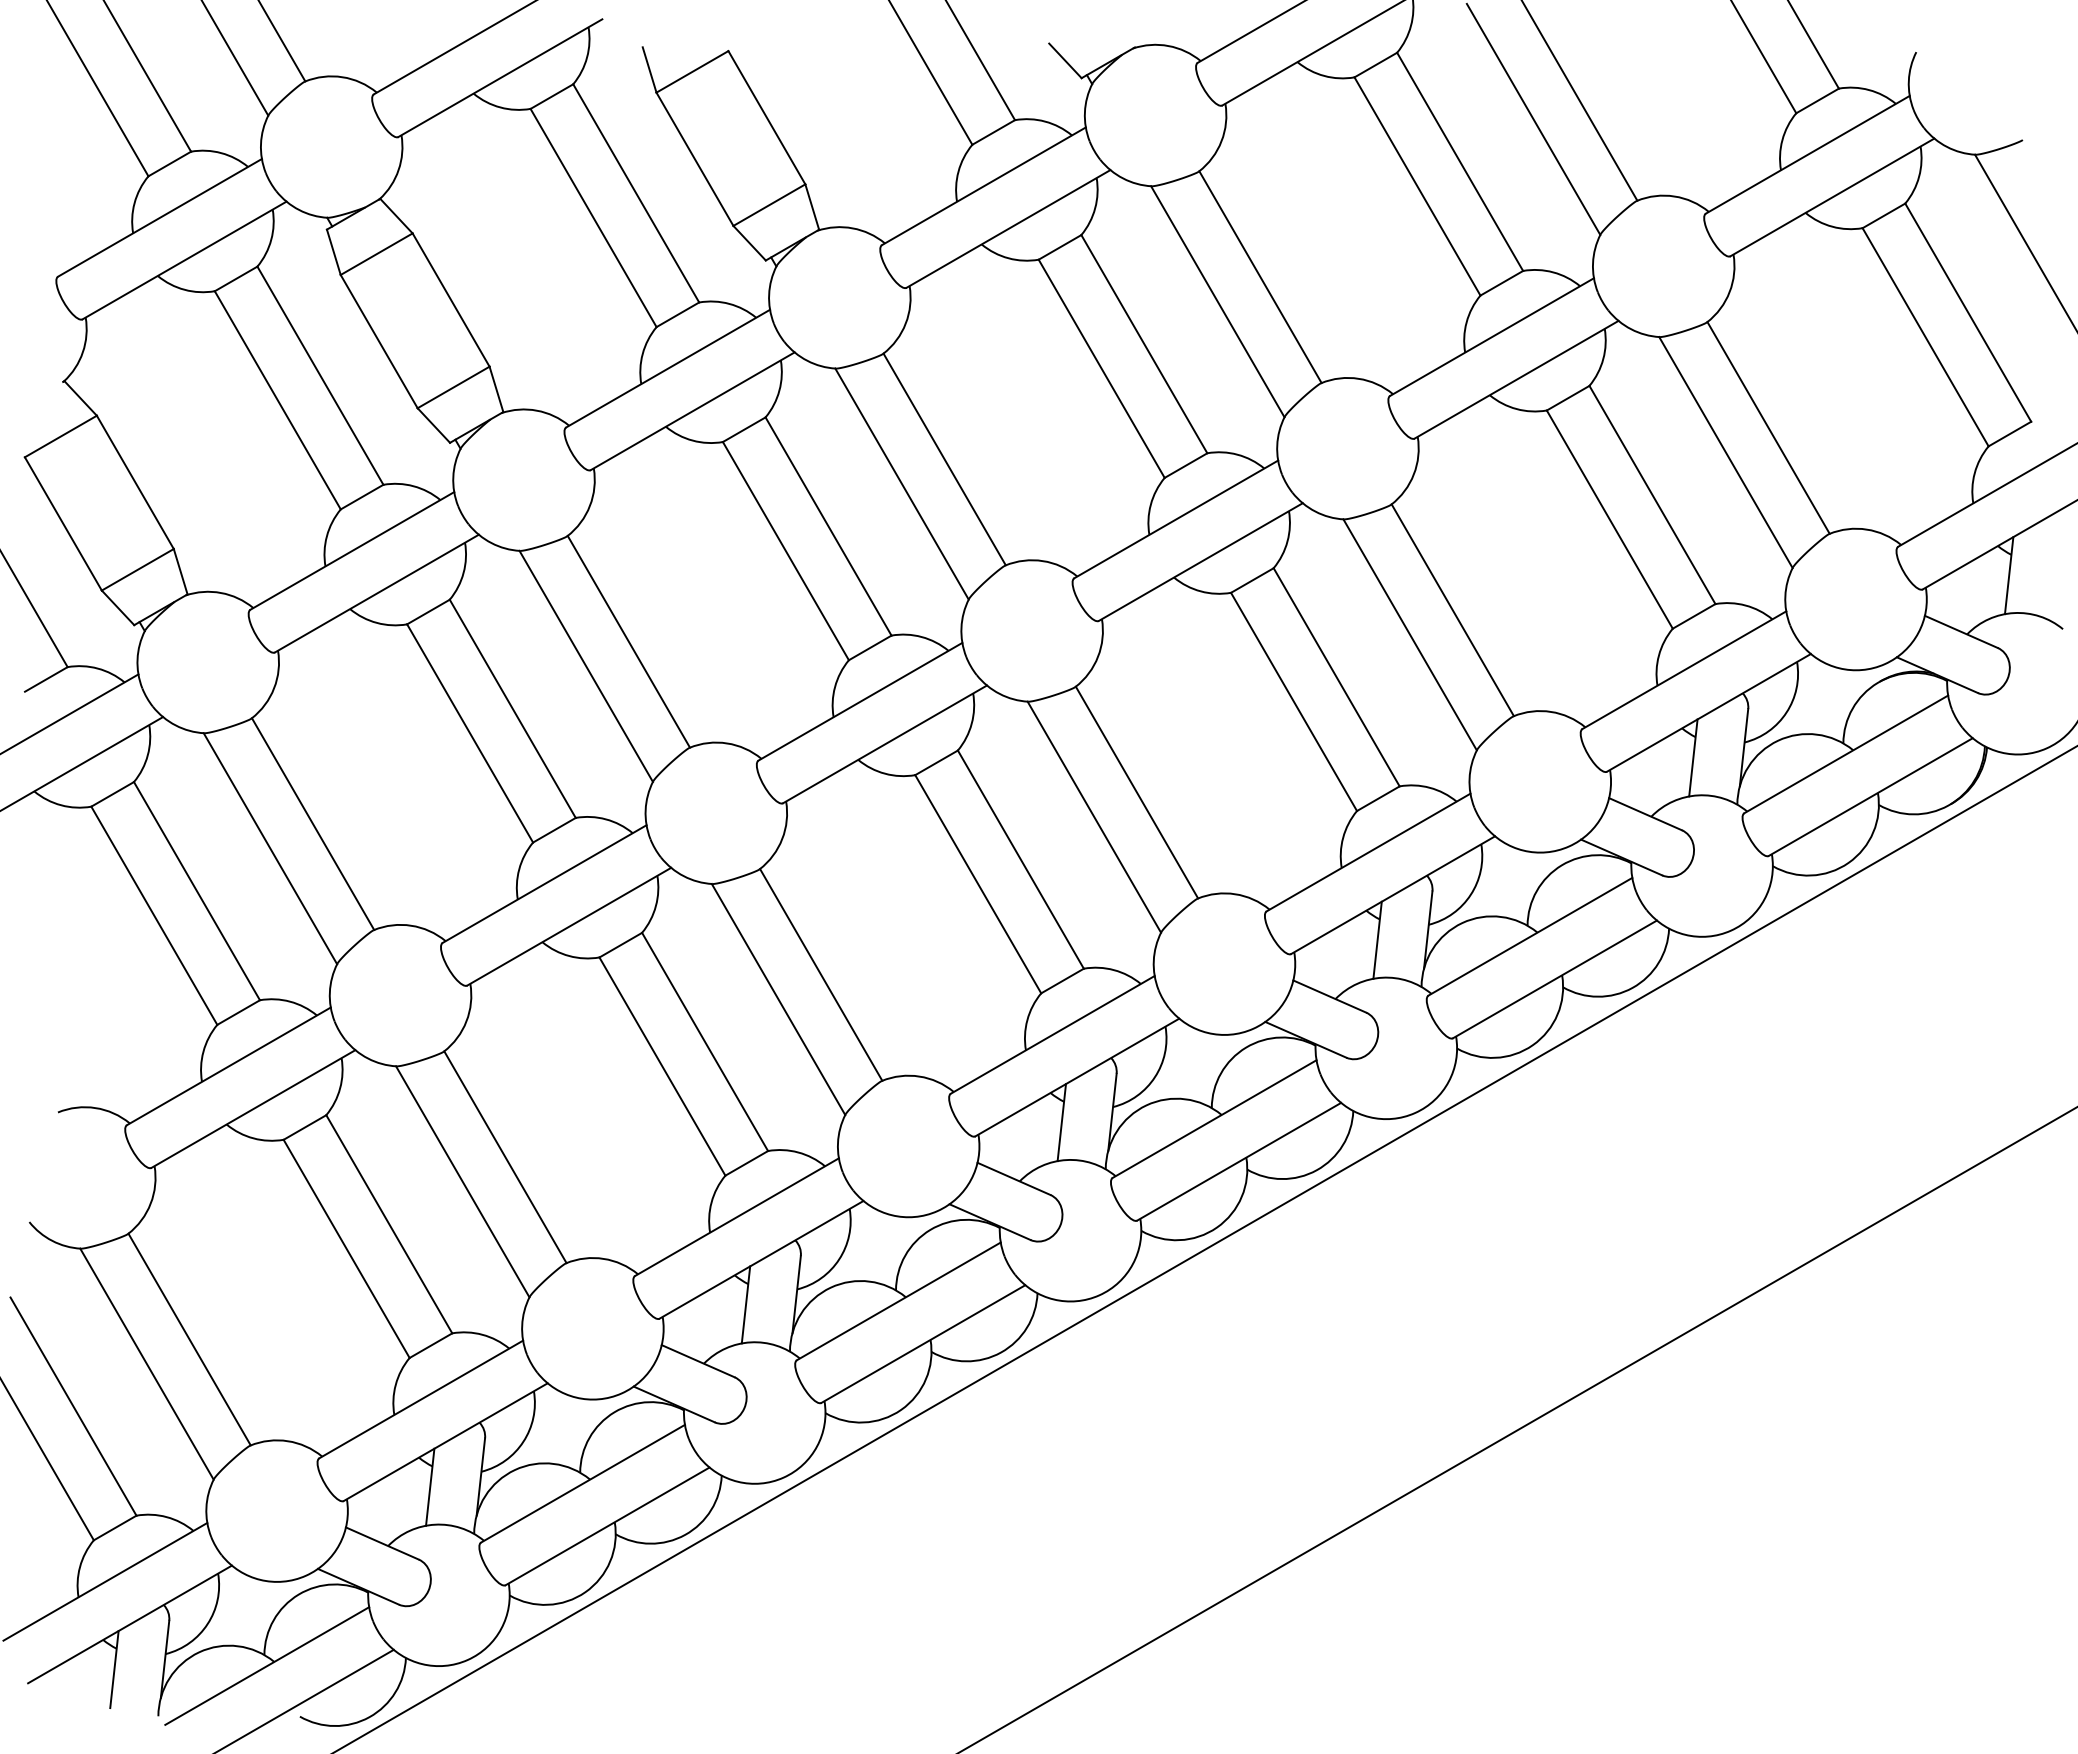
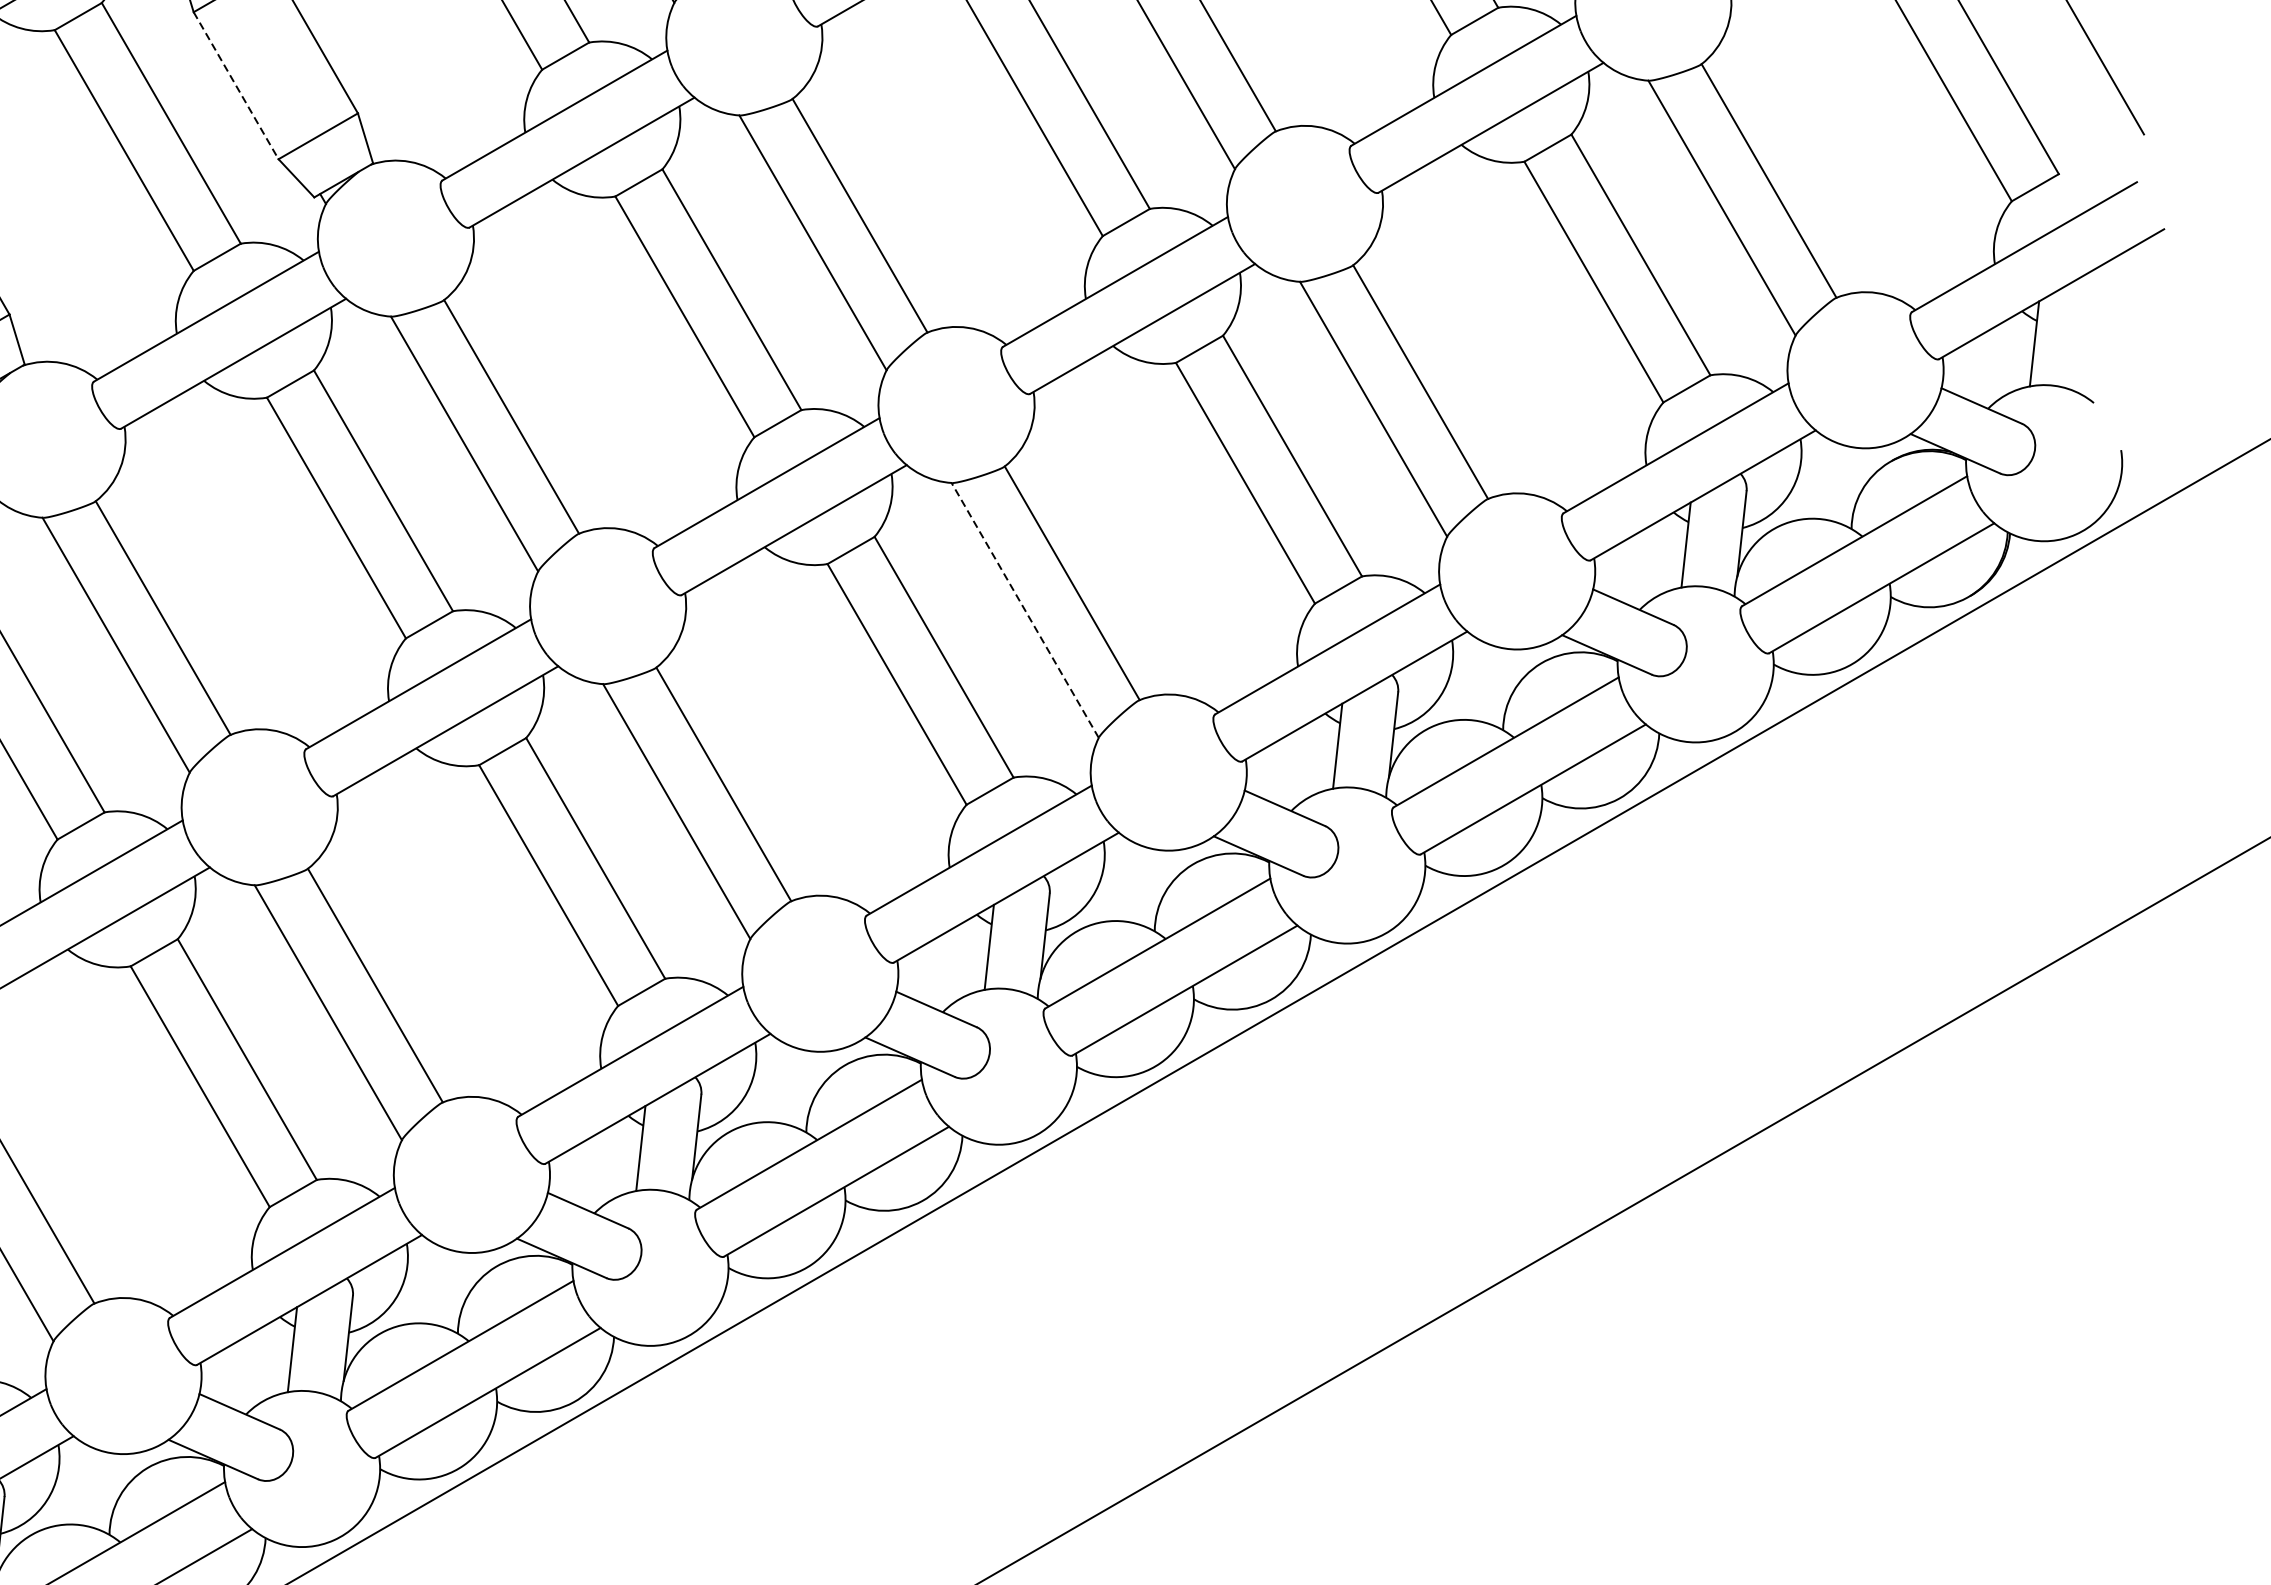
line: (379, 341) -> (236, 85), solid -> dashed
line: (1094, 816) -> (1025, 609), solid -> dashed

